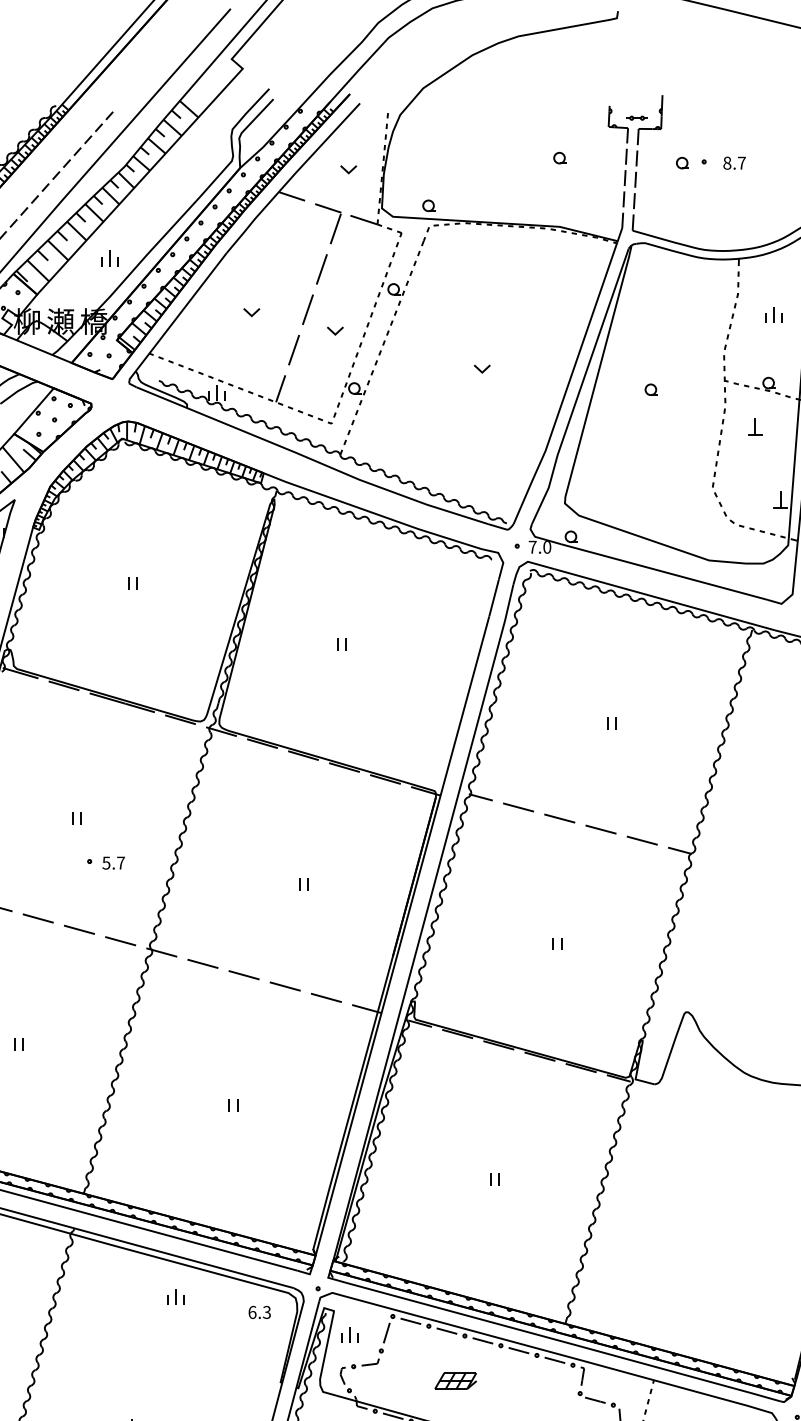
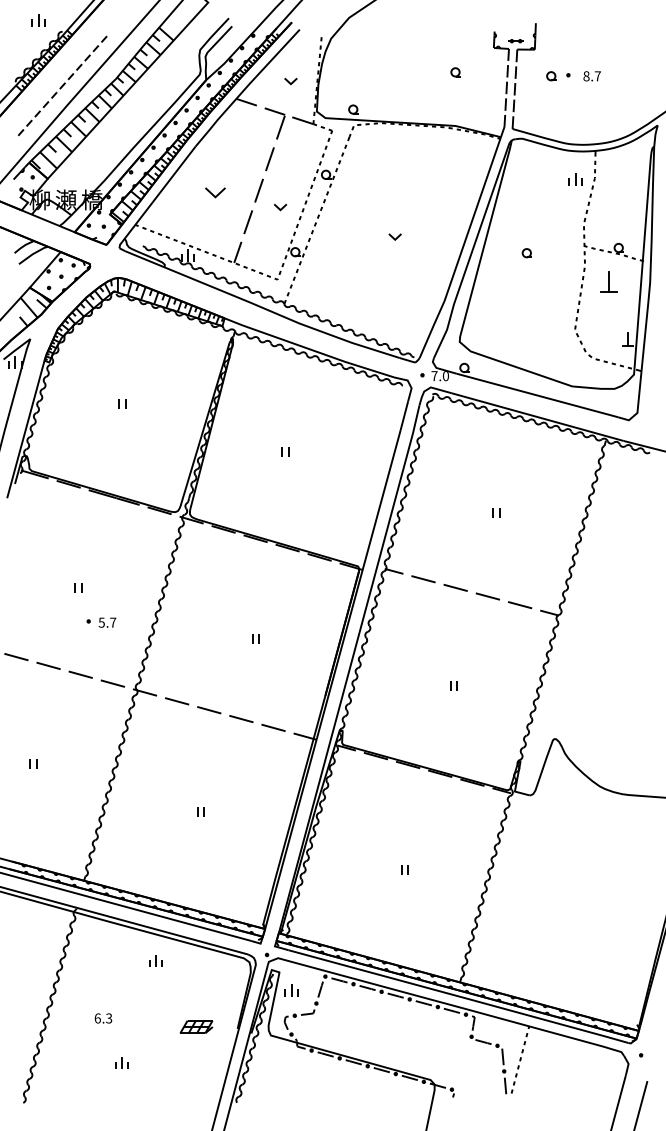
part: (109, 258) -> (38, 20), moved
part: (250, 312) -> (214, 192), size x1.6
part: (773, 314) -> (575, 179), moved
part: (754, 426) -> (607, 281), size x1.6
text: (259, 1312) -> (103, 1018), moved
part: (455, 1380) -> (196, 1026), moved

